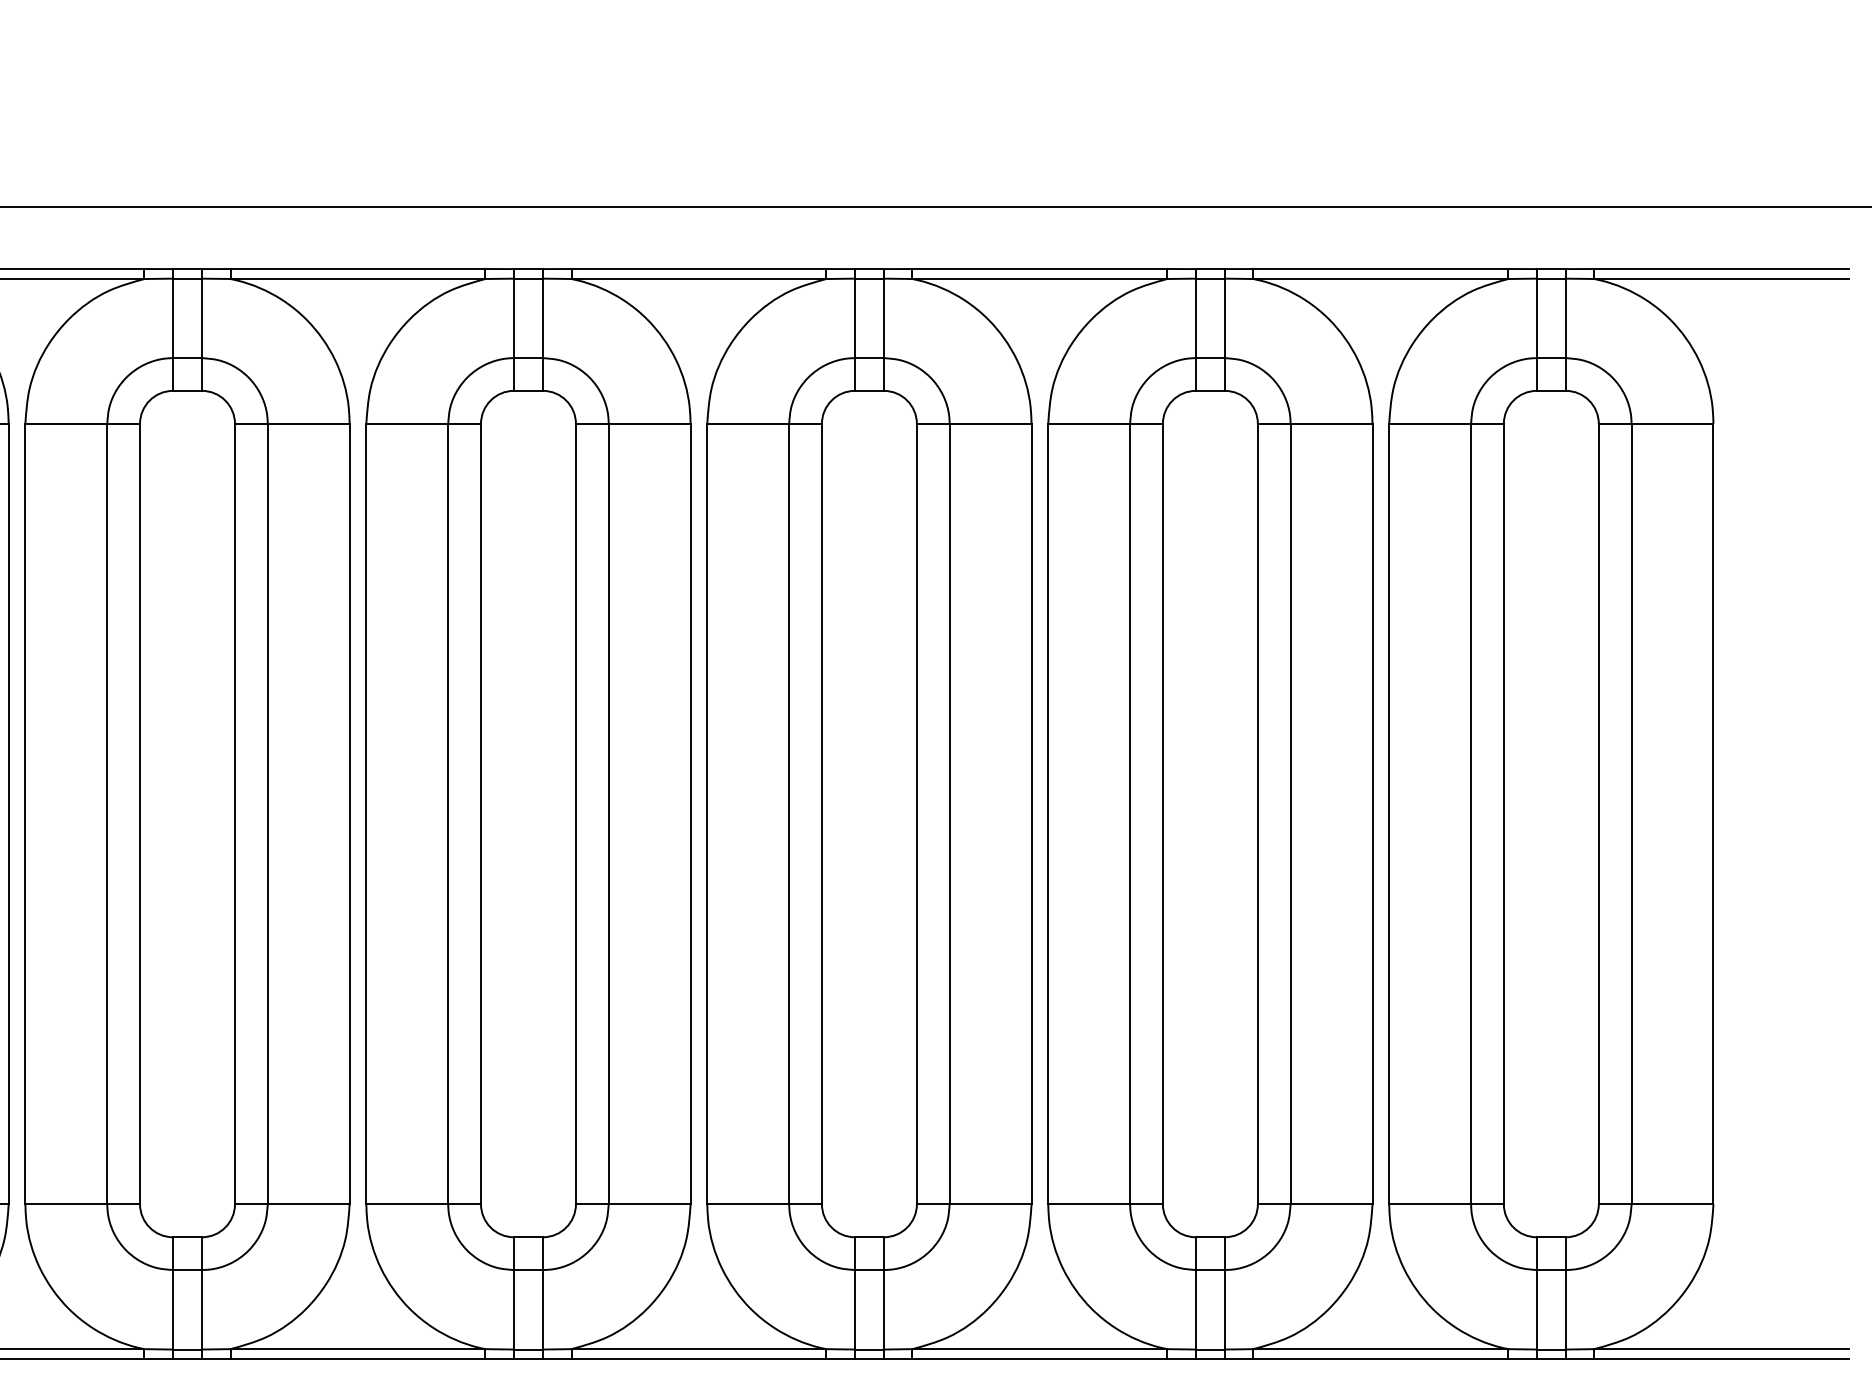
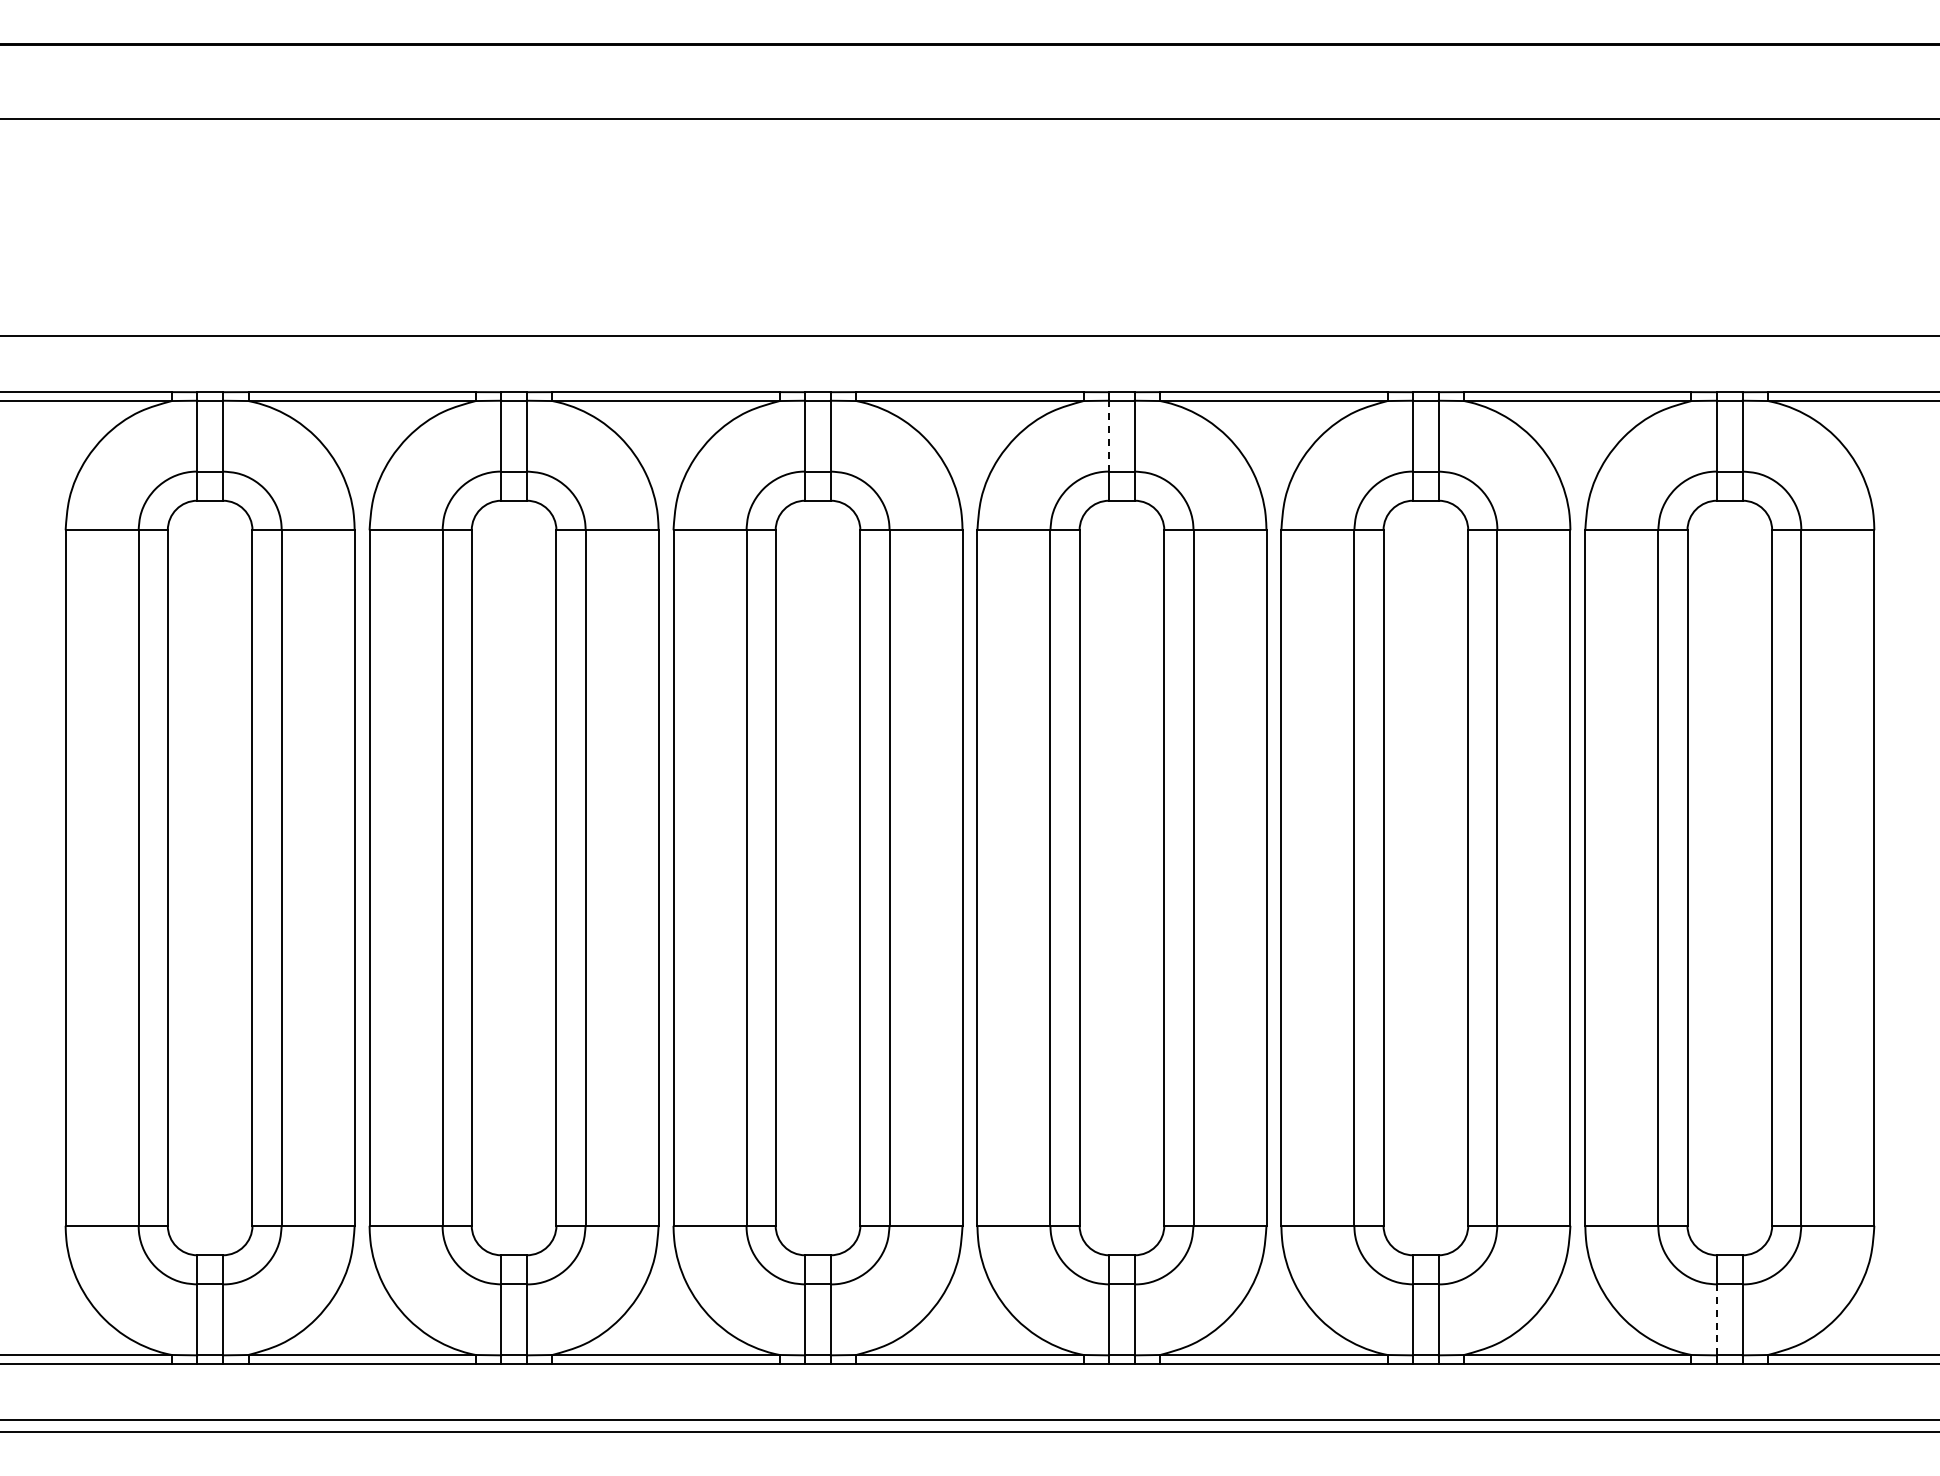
line: (855, 317) -> (1109, 435), solid -> dashed
line: (1536, 1309) -> (1716, 1319), solid -> dashed

